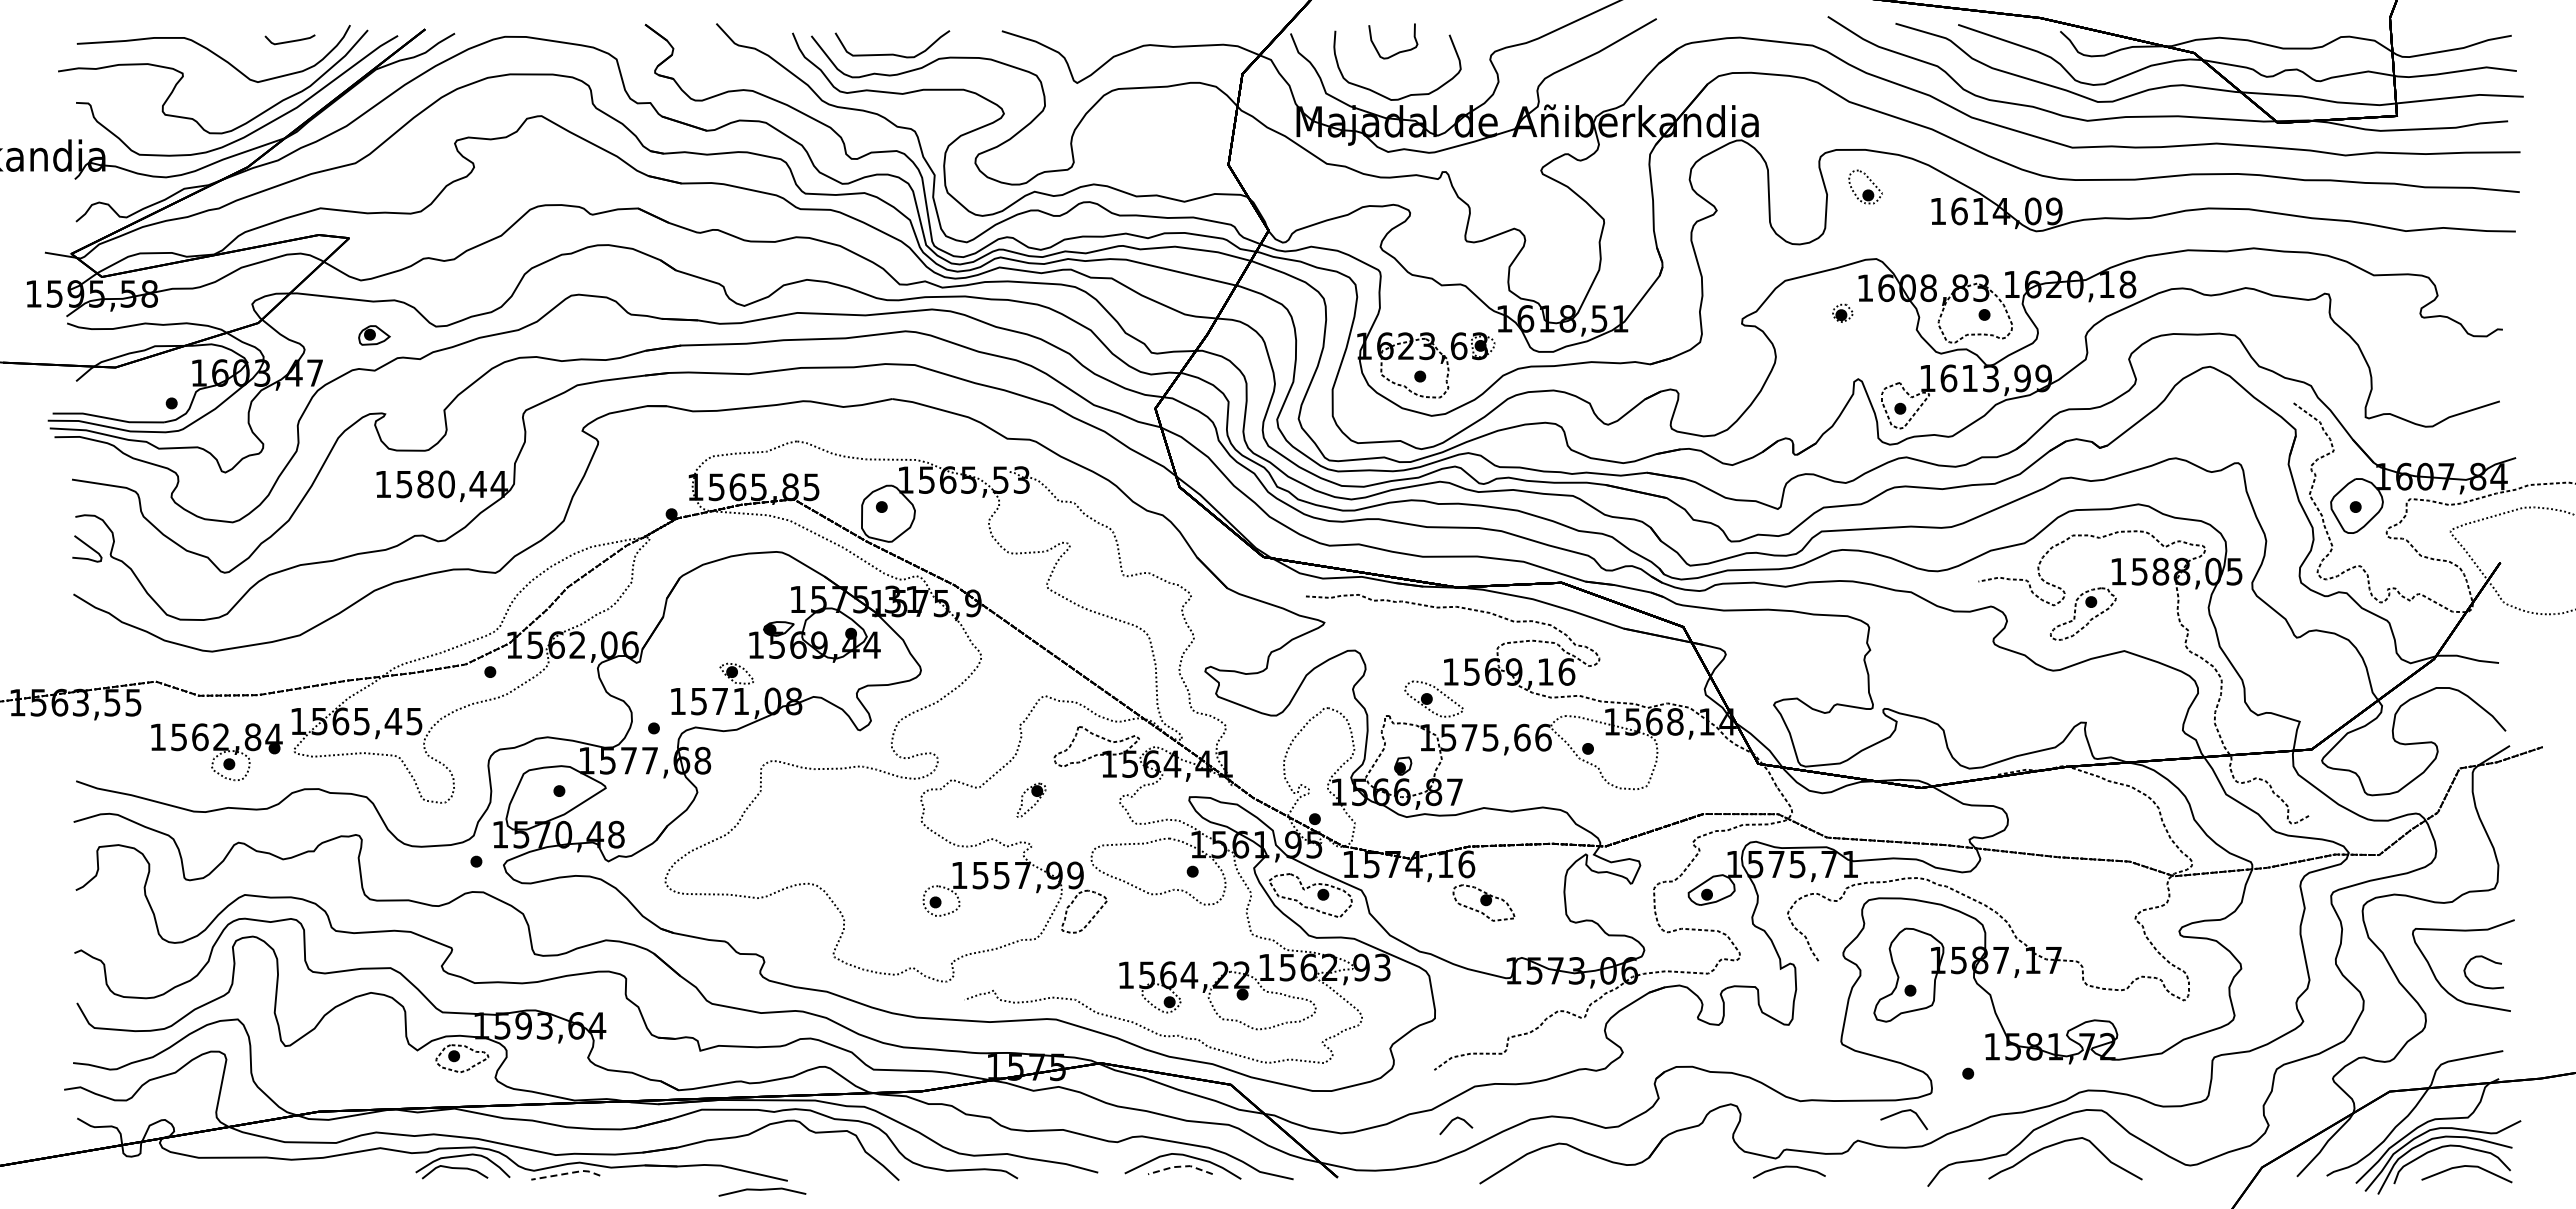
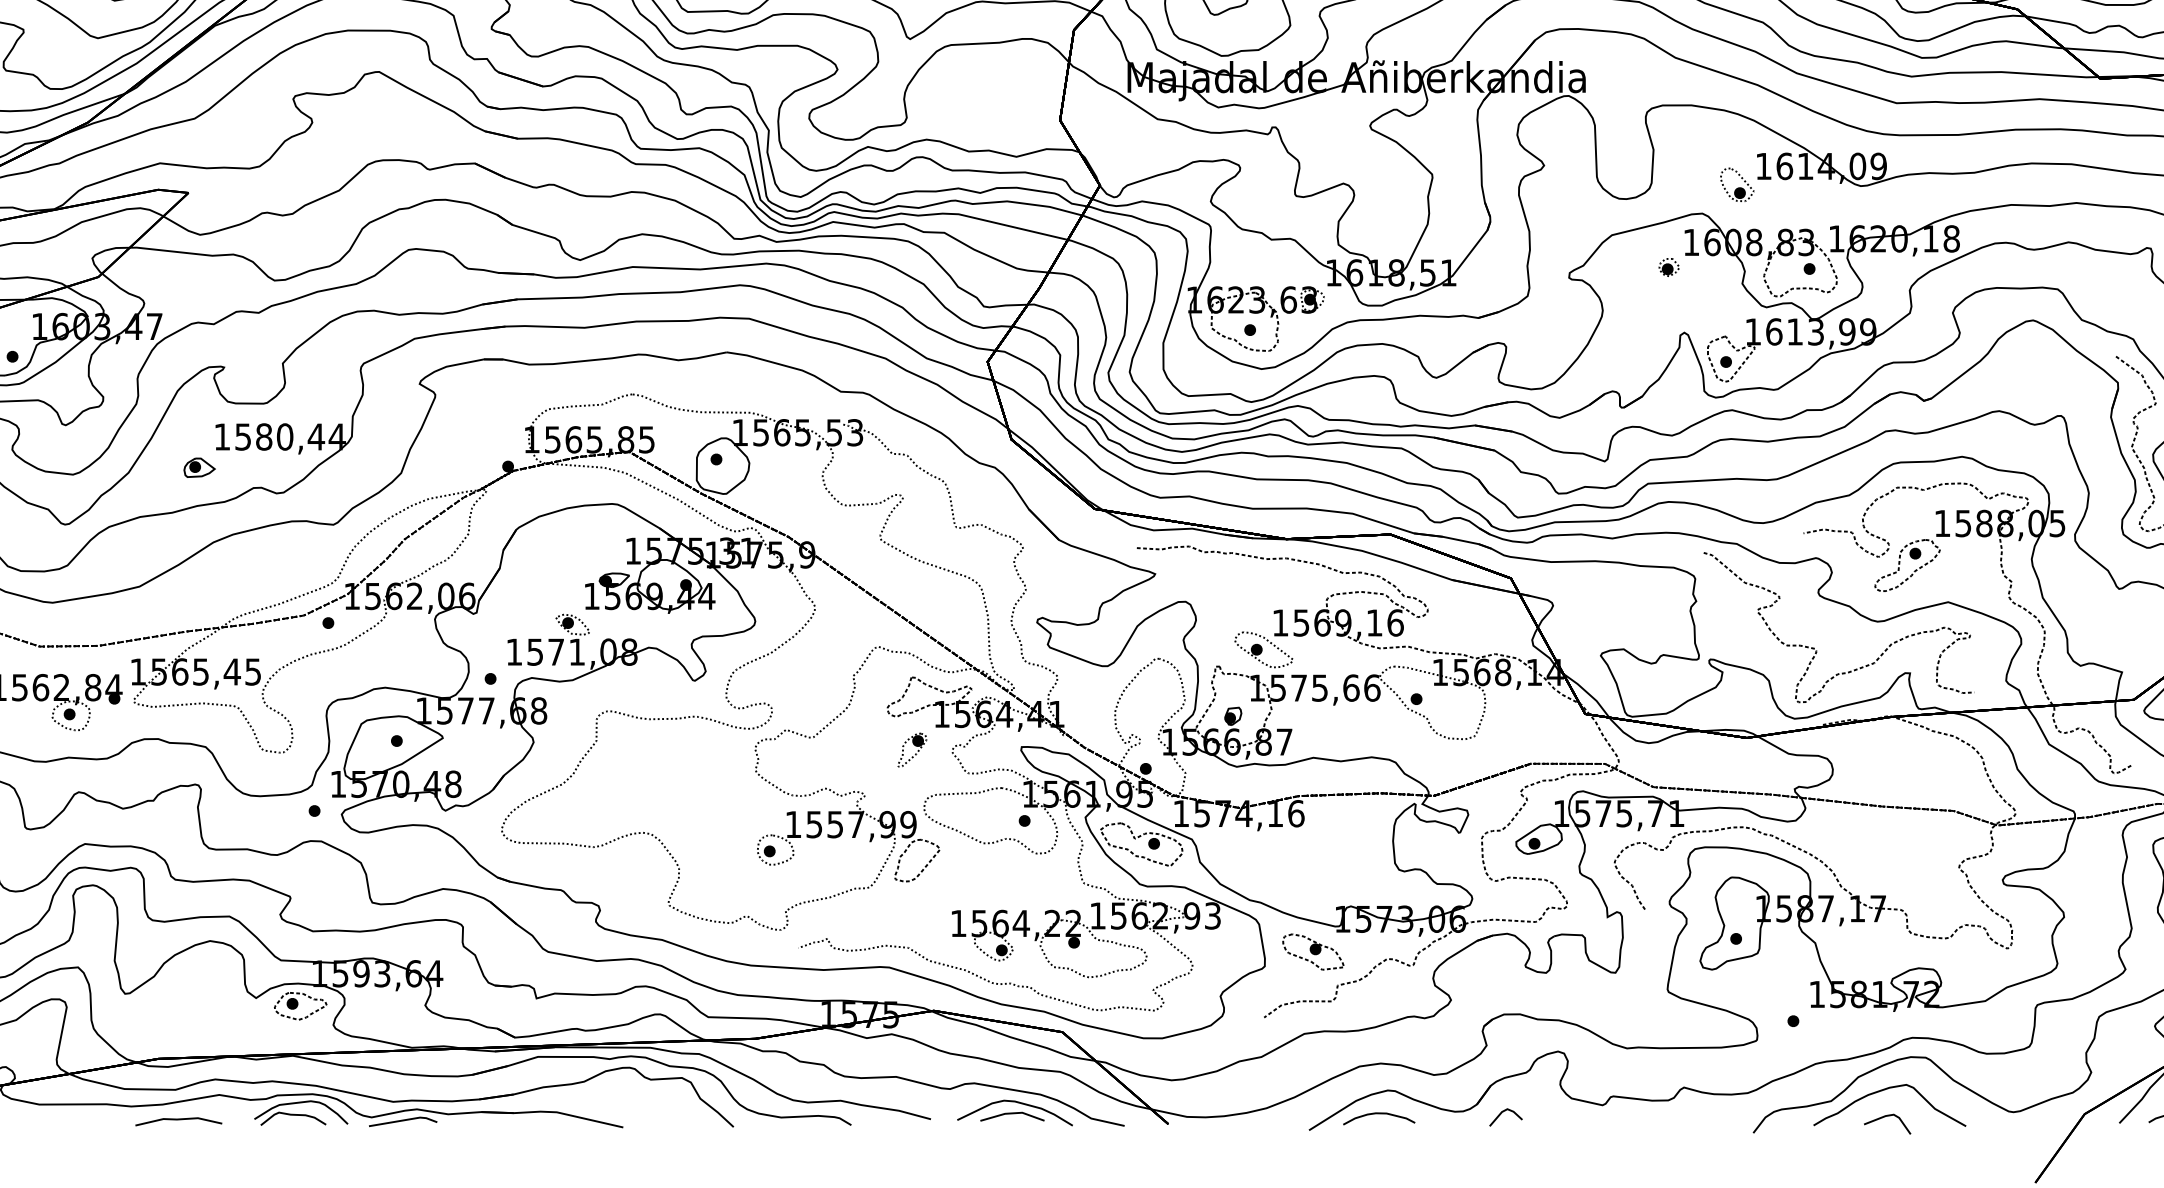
part: (1865, 186) -> (1737, 184), moved
part: (374, 335) -> (199, 467), moved
curve: (1991, 699) -> (1816, 650), added
part: (1031, 799) -> (912, 749), moved
part: (1483, 902) -> (1312, 951), moved
line: (1903, 1112) -> (1886, 1117), moved
line: (1454, 1120) -> (1504, 1112), moved
line: (1180, 1166) -> (1012, 1113), dashed -> solid
curve: (1789, 1167) -> (1379, 1114), moved
line: (567, 1173) -> (404, 1120), dashed -> solid
line: (762, 1190) -> (178, 1120), moved

